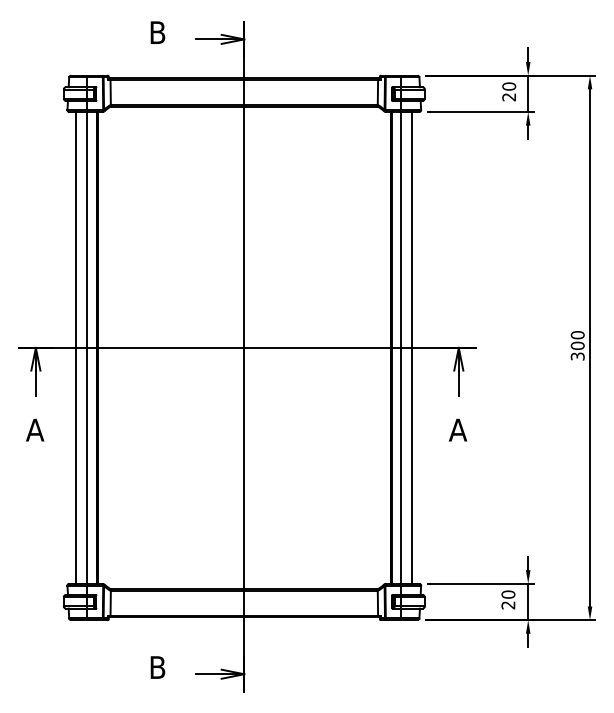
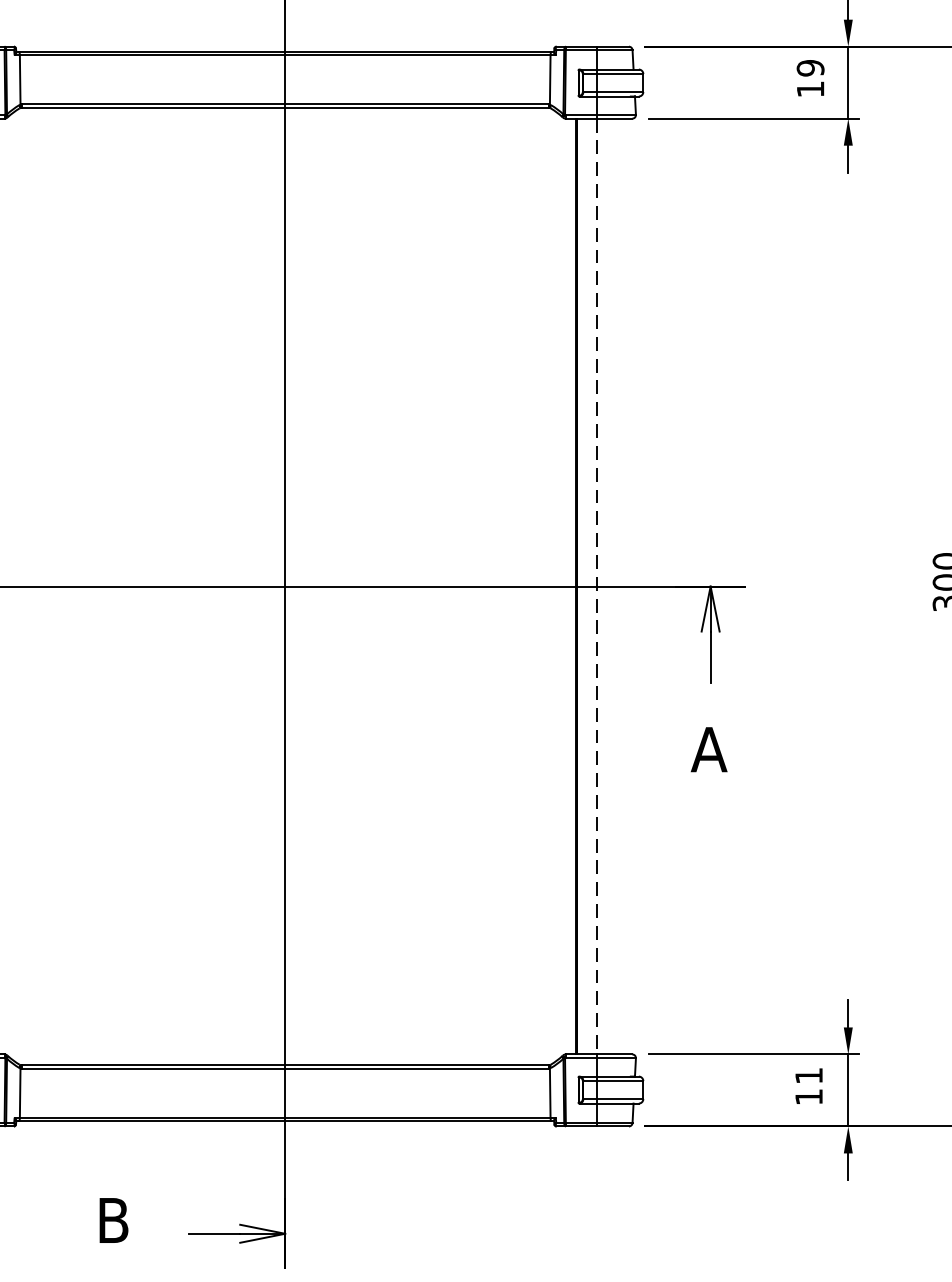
text: (509, 91) -> (811, 77), 20 -> 19
line: (401, 347) -> (596, 585), solid -> dashed
line: (412, 347) -> (618, 585), removed
text: (508, 599) -> (809, 1085), 20 -> 11

